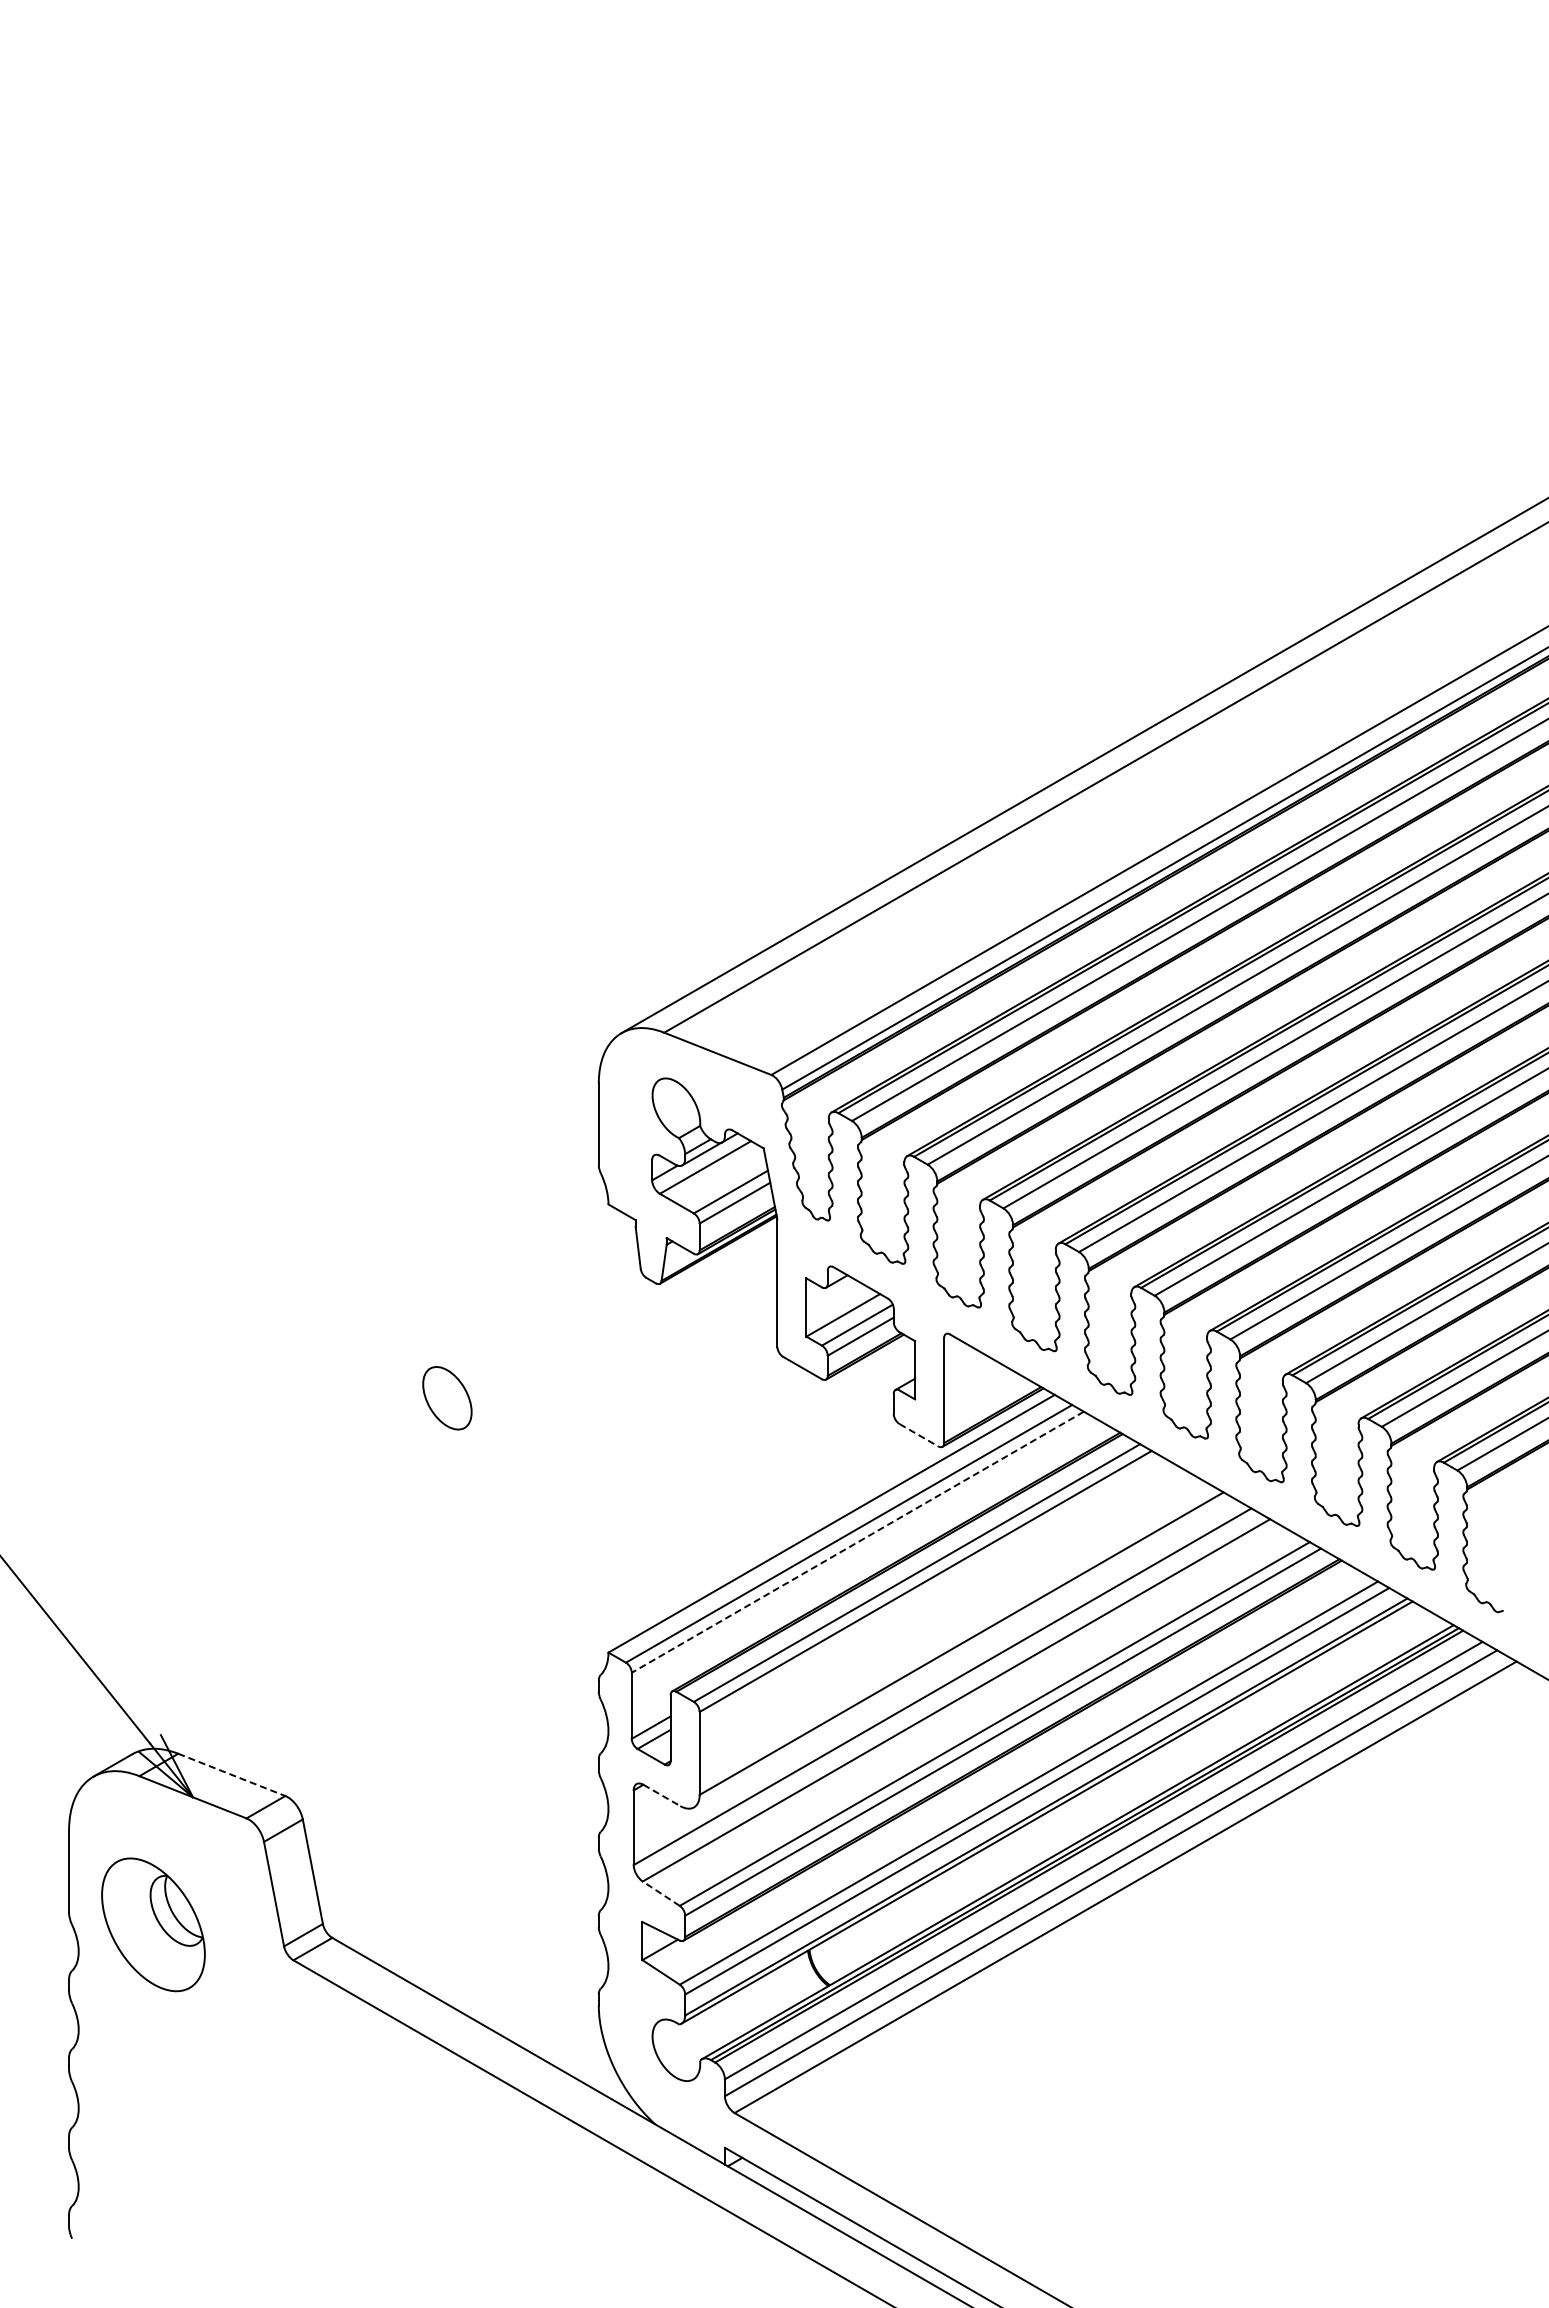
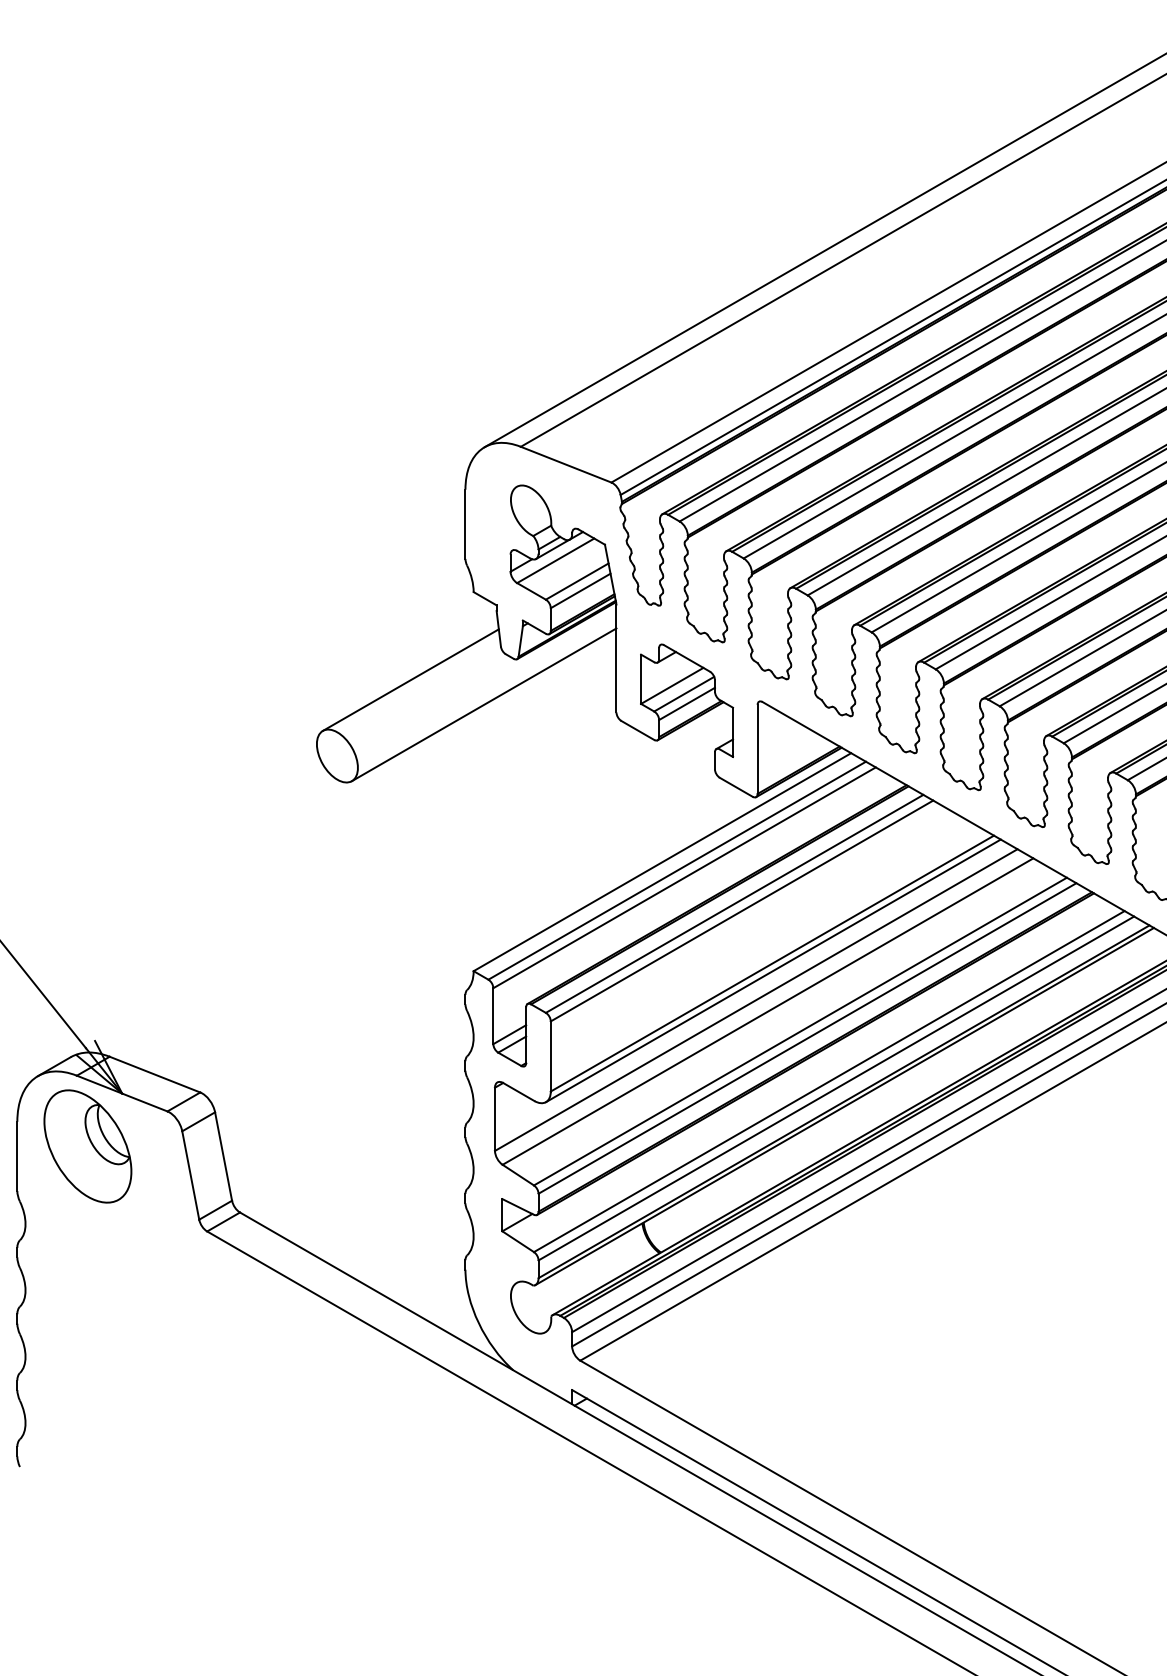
line: (534, 1308) -> (411, 680), added
line: (620, 1337) -> (483, 704), added
line: (919, 1435) -> (736, 787), dashed -> solid
line: (857, 1542) -> (684, 878), dashed -> solid
line: (962, 1652) -> (773, 971), added
line: (231, 1774) -> (154, 1074), dashed -> solid
line: (662, 1795) -> (519, 1092), dashed -> solid
line: (660, 1893) -> (517, 1174), dashed -> solid
part: (153, 1924) -> (87, 1146), moved

